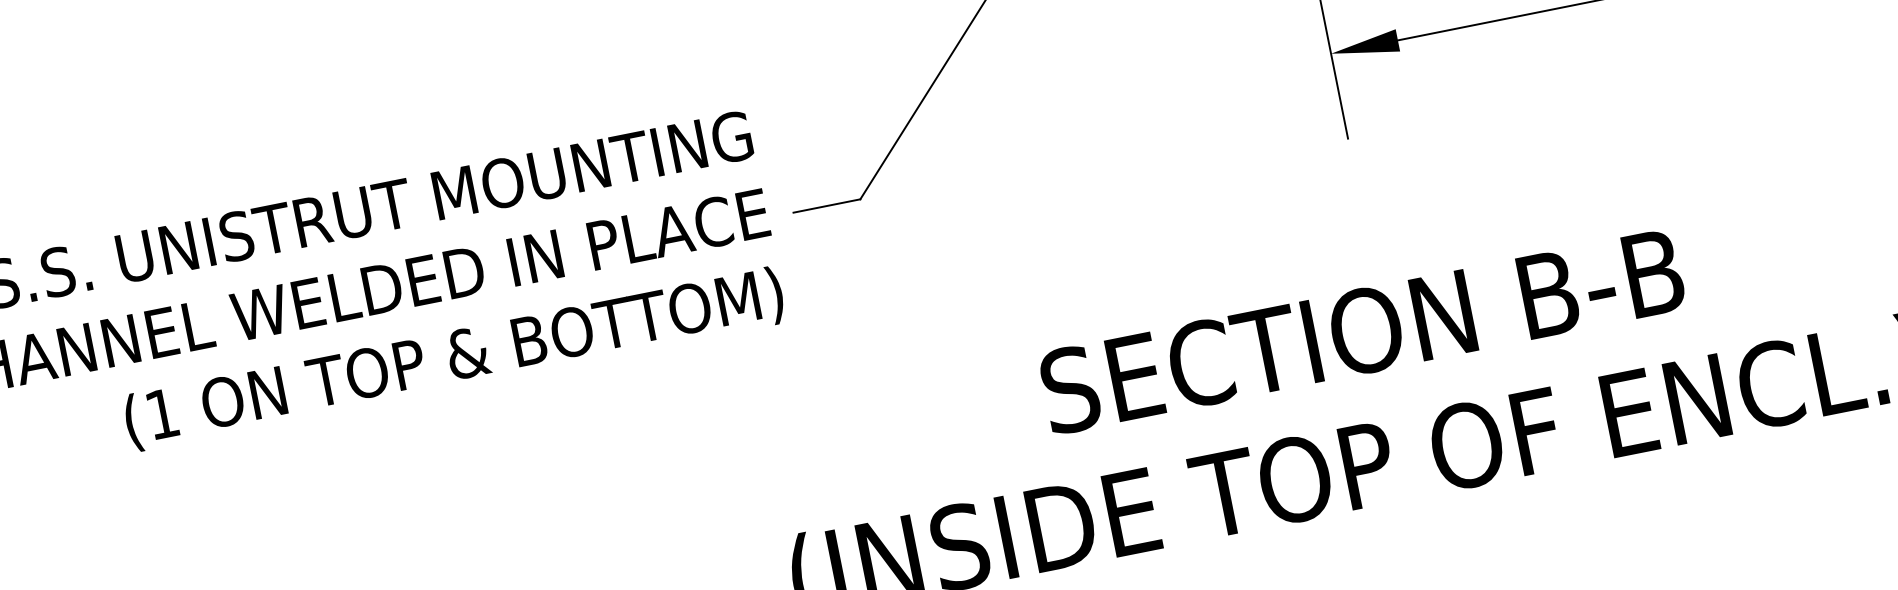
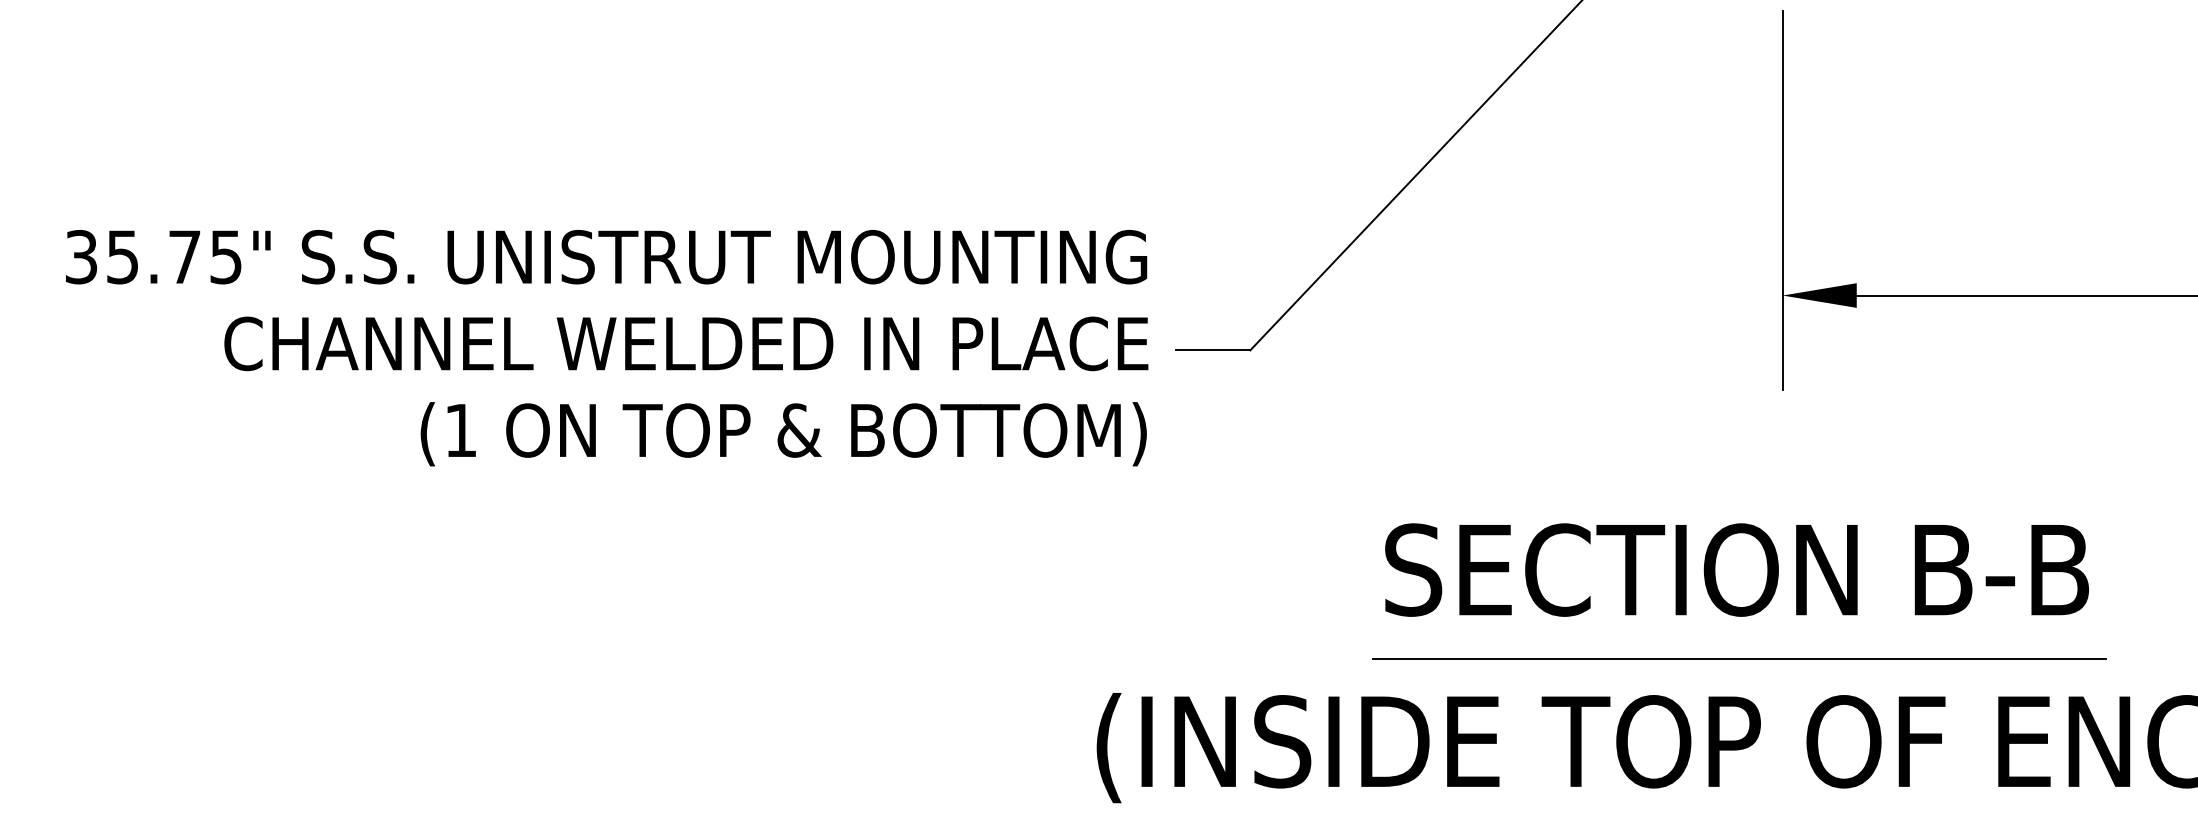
text: (1361, 331) -> (1736, 569), moved
line: (1357, 390) -> (1739, 659), added

